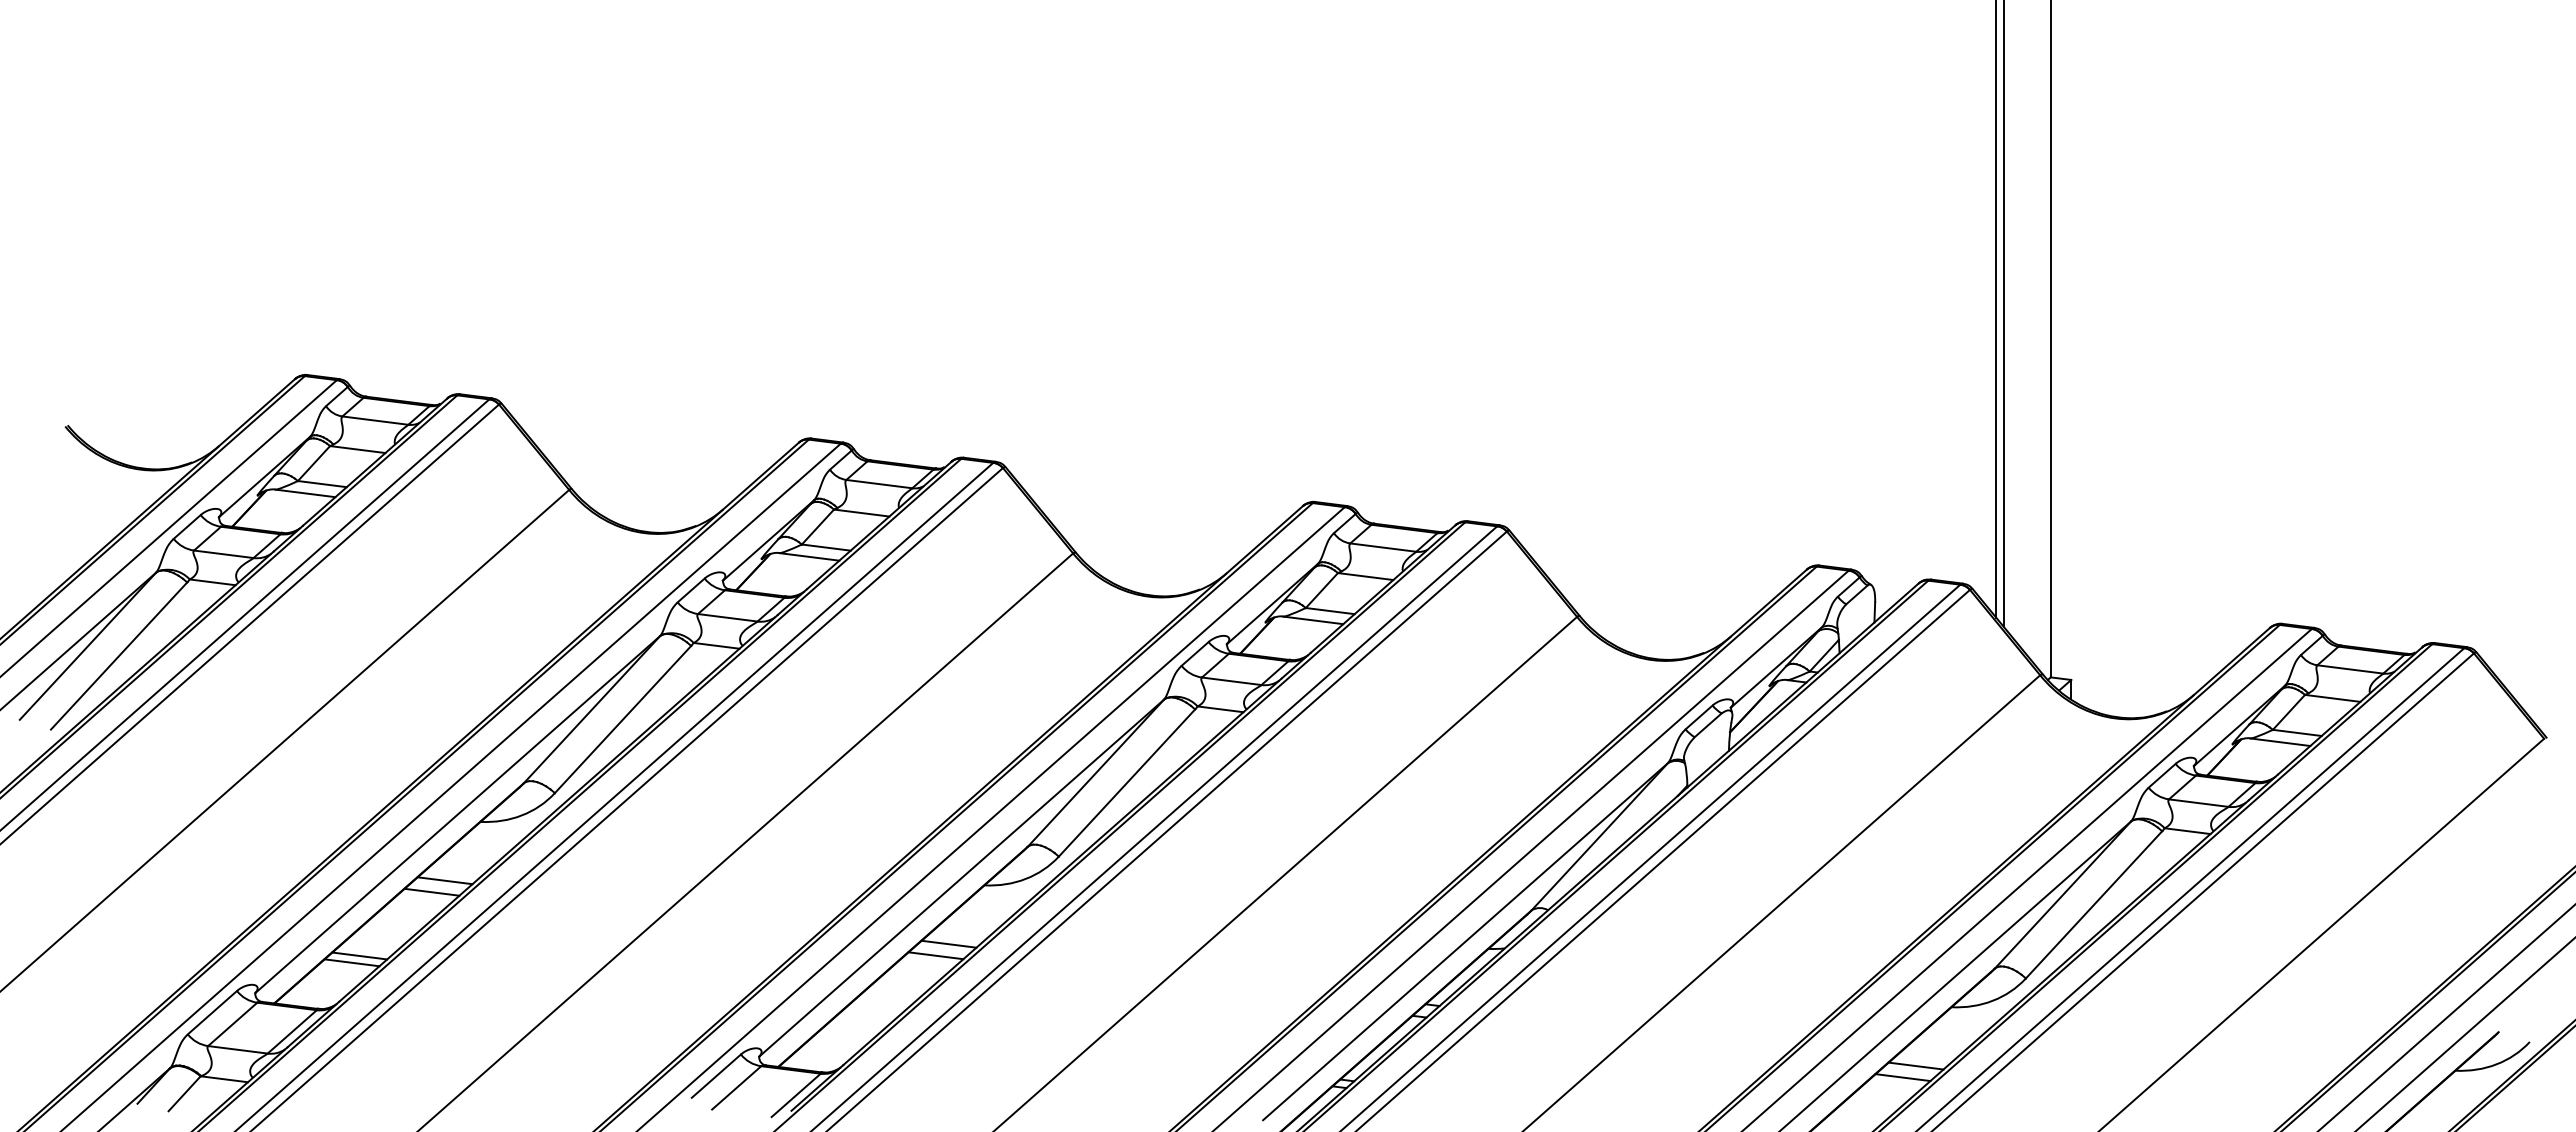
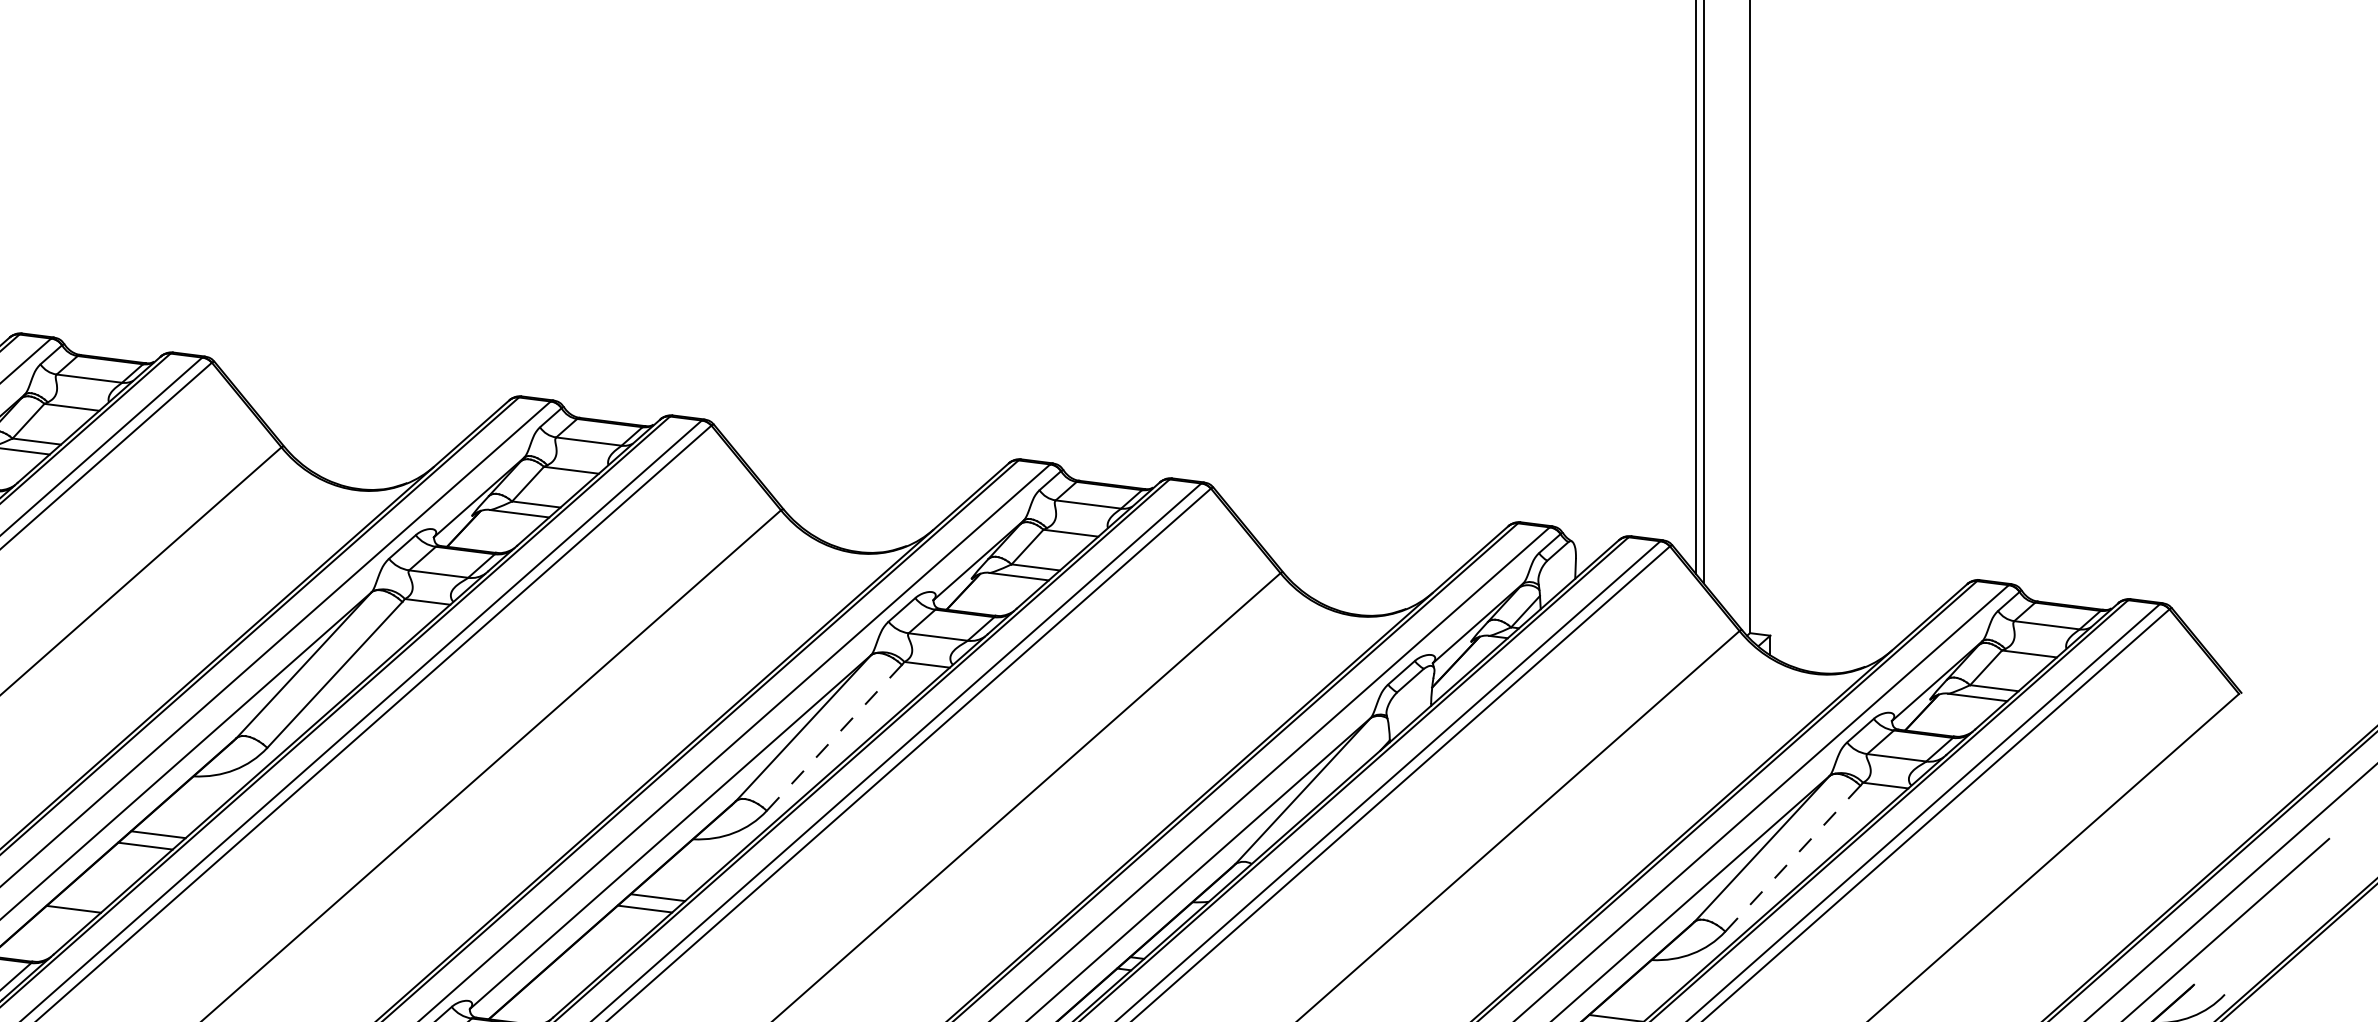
line: (1126, 783) -> (833, 738), solid -> dashed
line: (2093, 905) -> (1792, 859), solid -> dashed
line: (351, 962) -> (65, 915), removed

